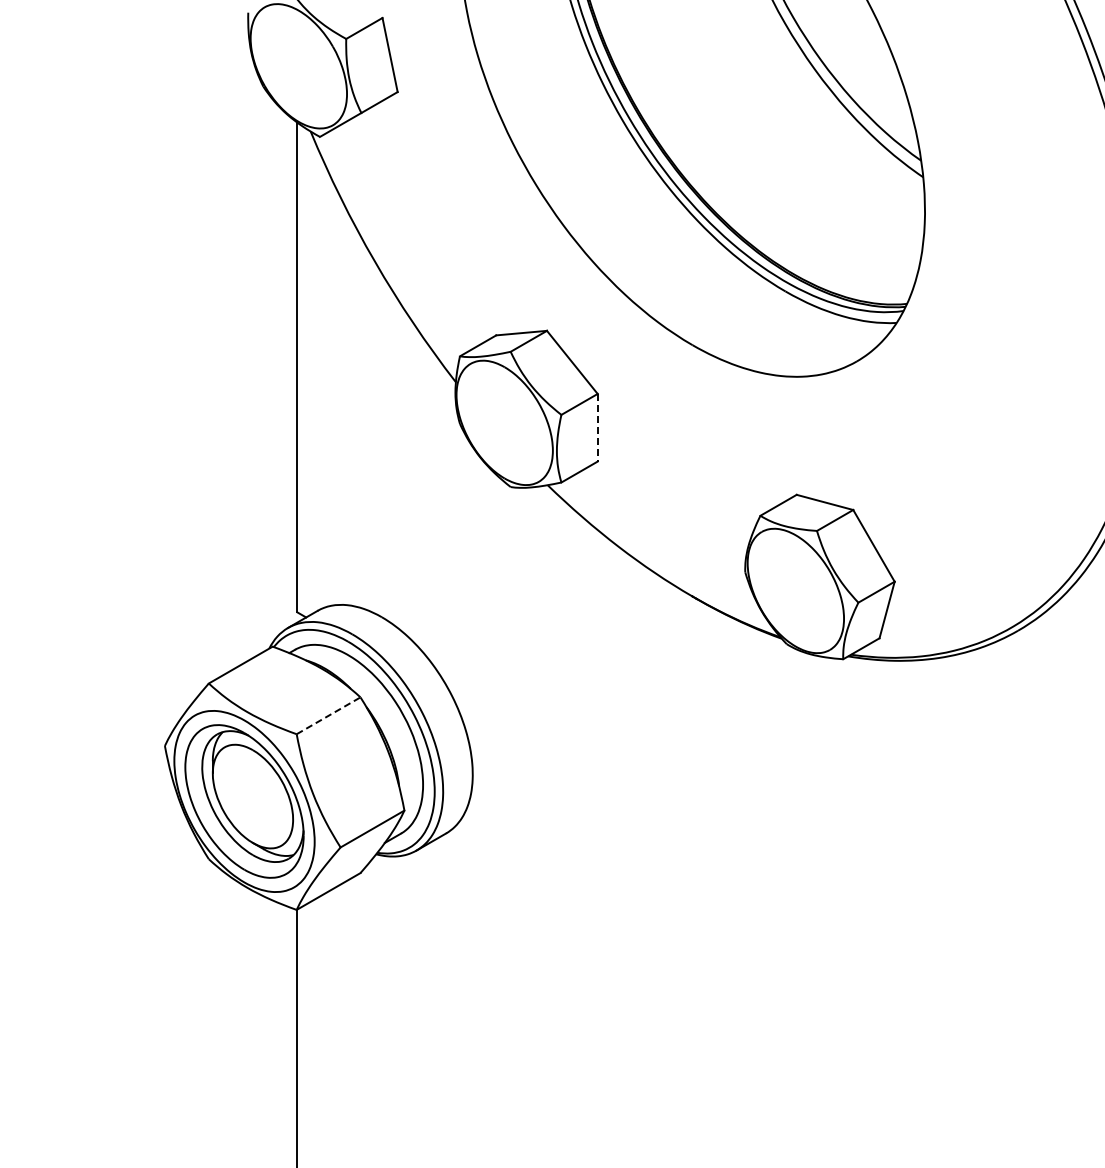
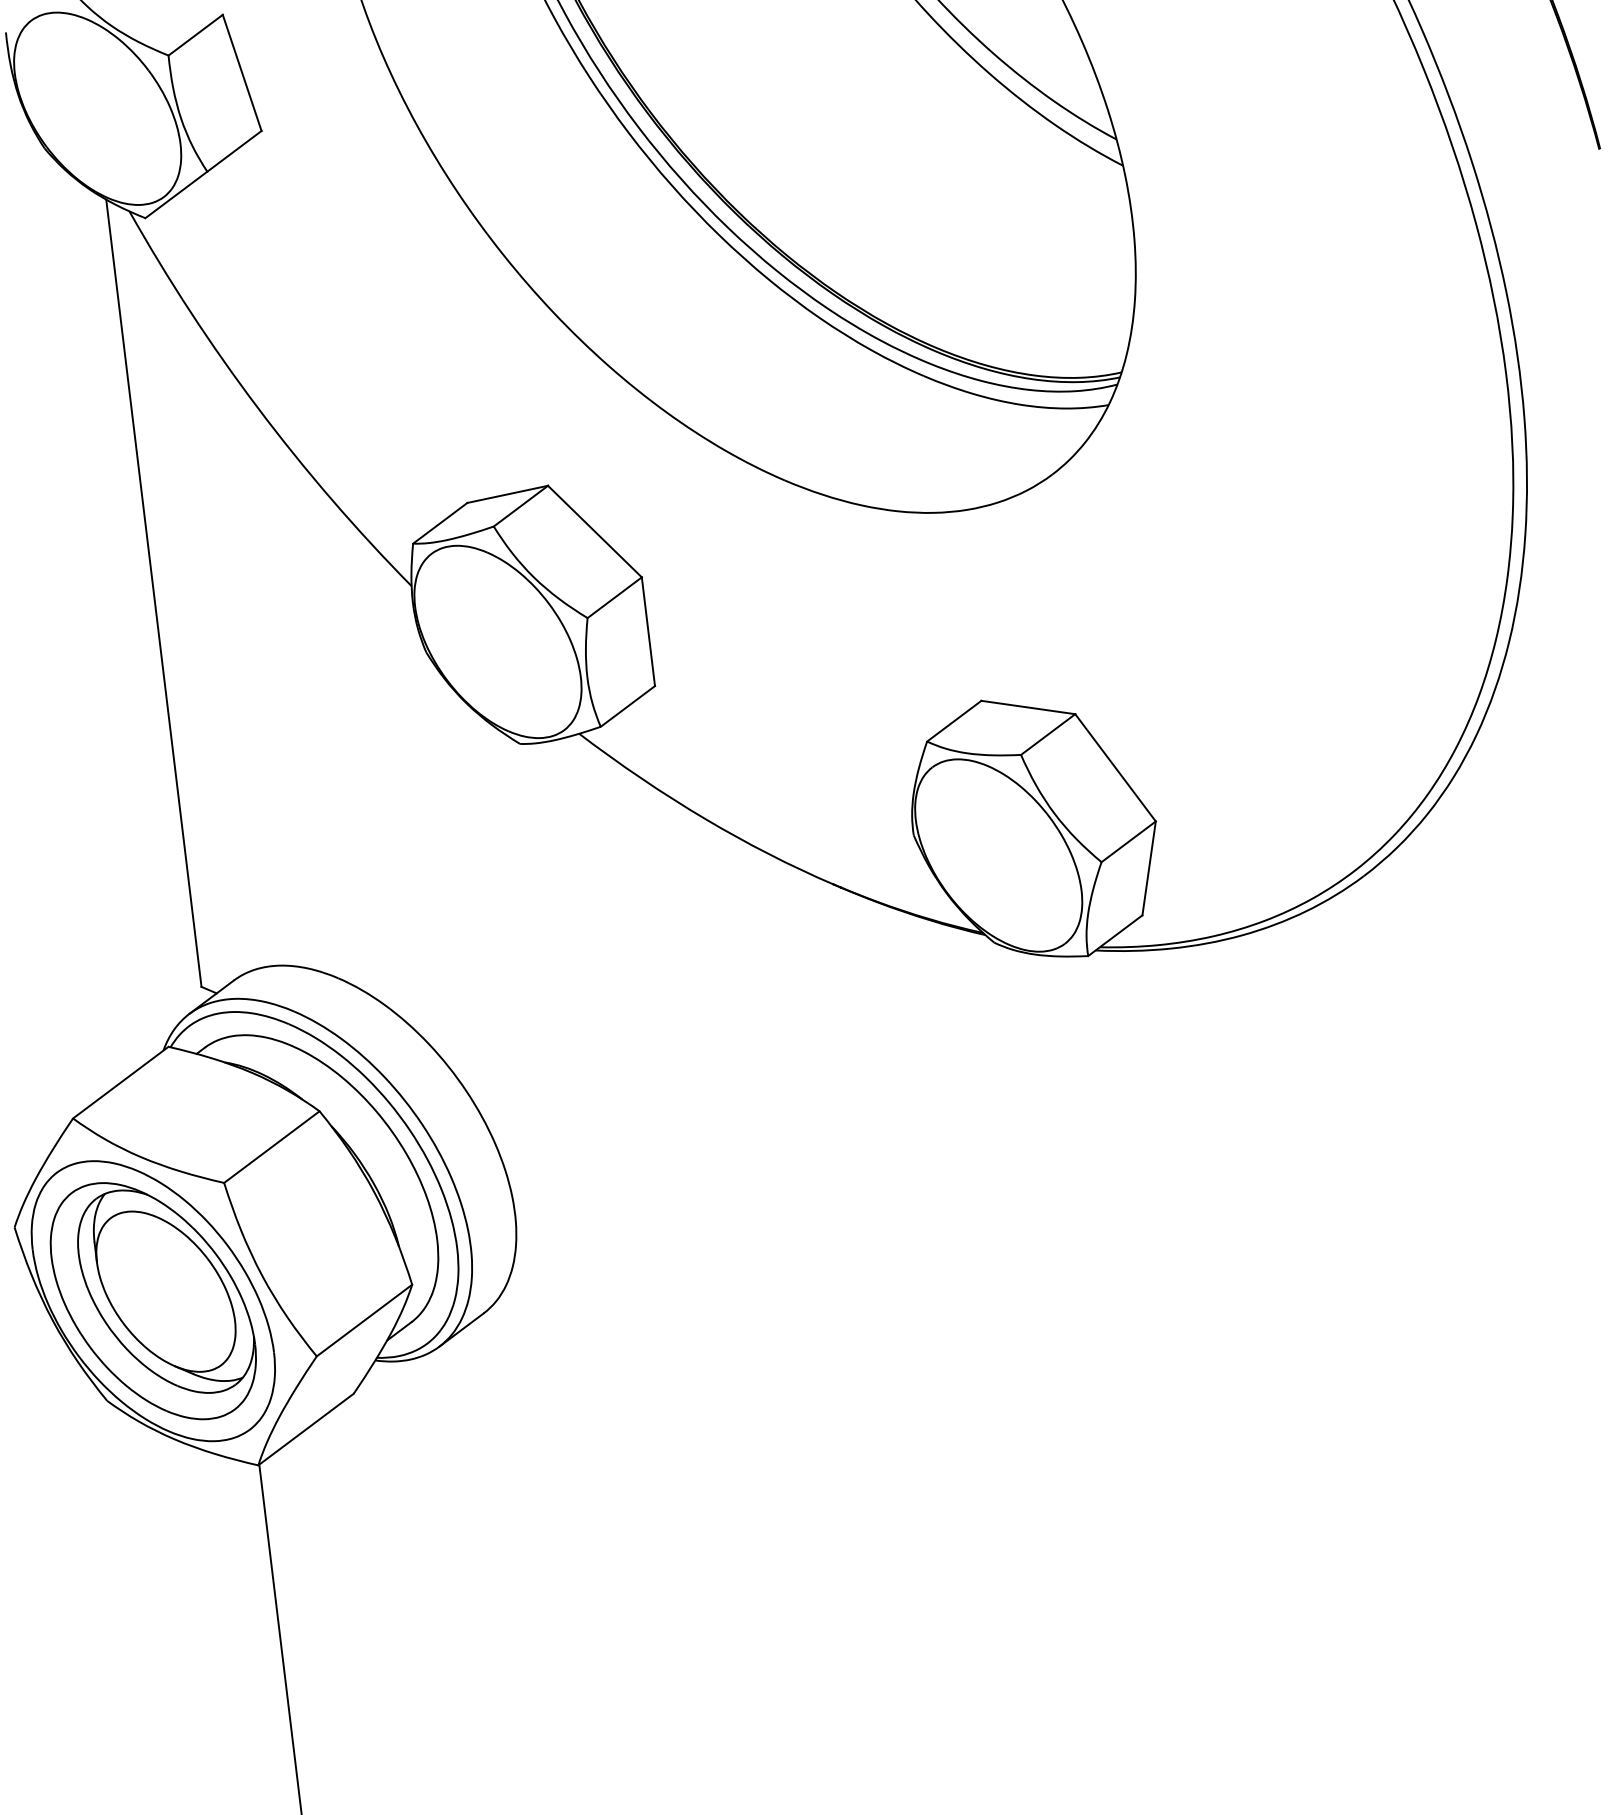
line: (597, 427) -> (648, 631), dashed -> solid
line: (328, 715) -> (271, 1146), dashed -> solid

